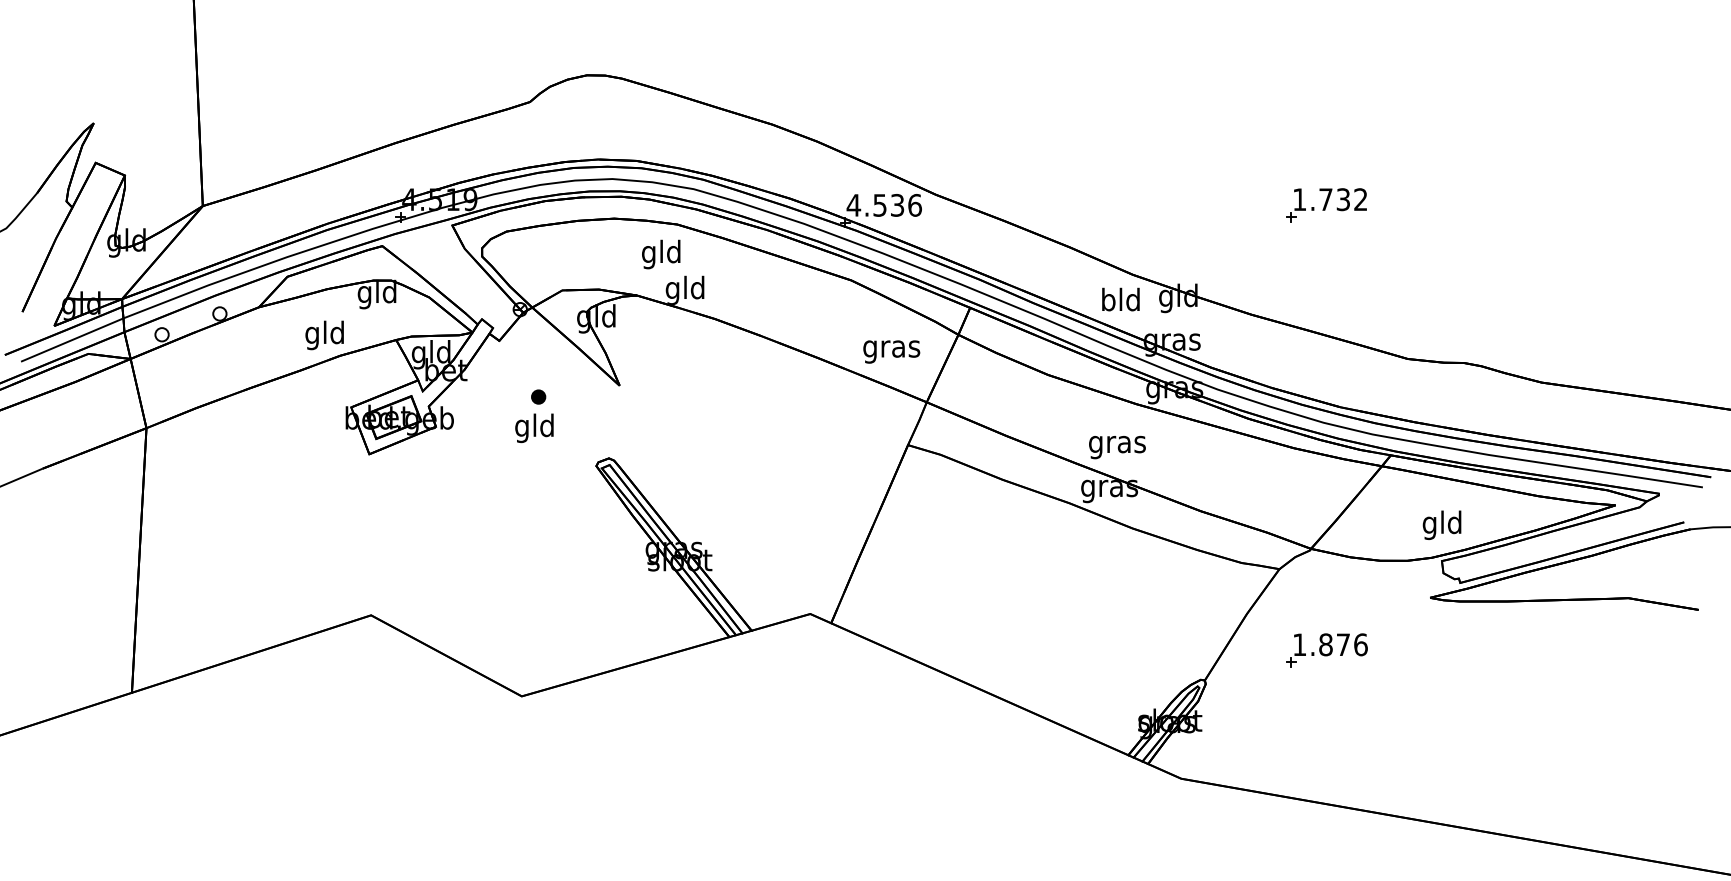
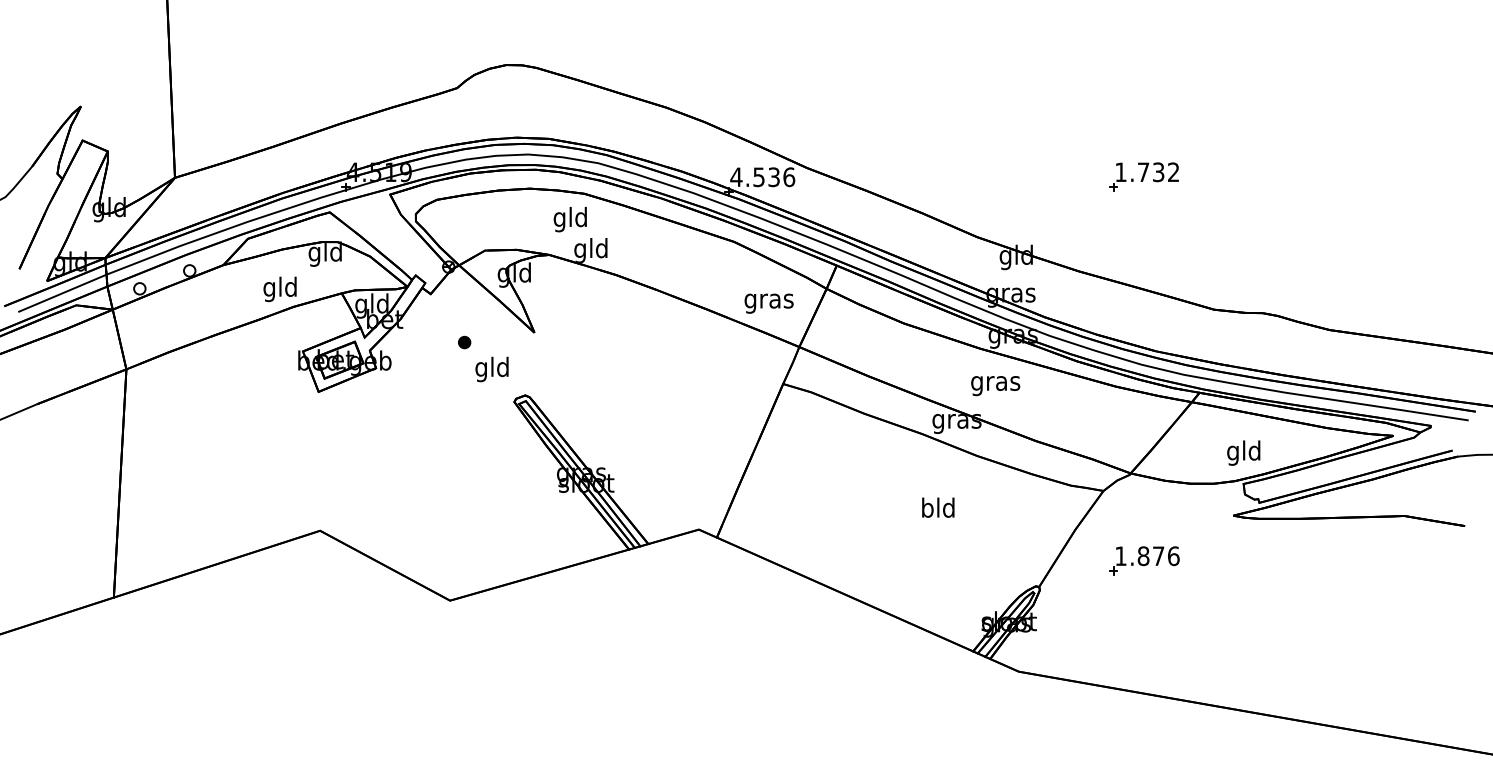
text: (1120, 299) -> (937, 507), moved
text: (534, 428) -> (492, 369), moved
text: (1117, 447) -> (995, 386), moved

